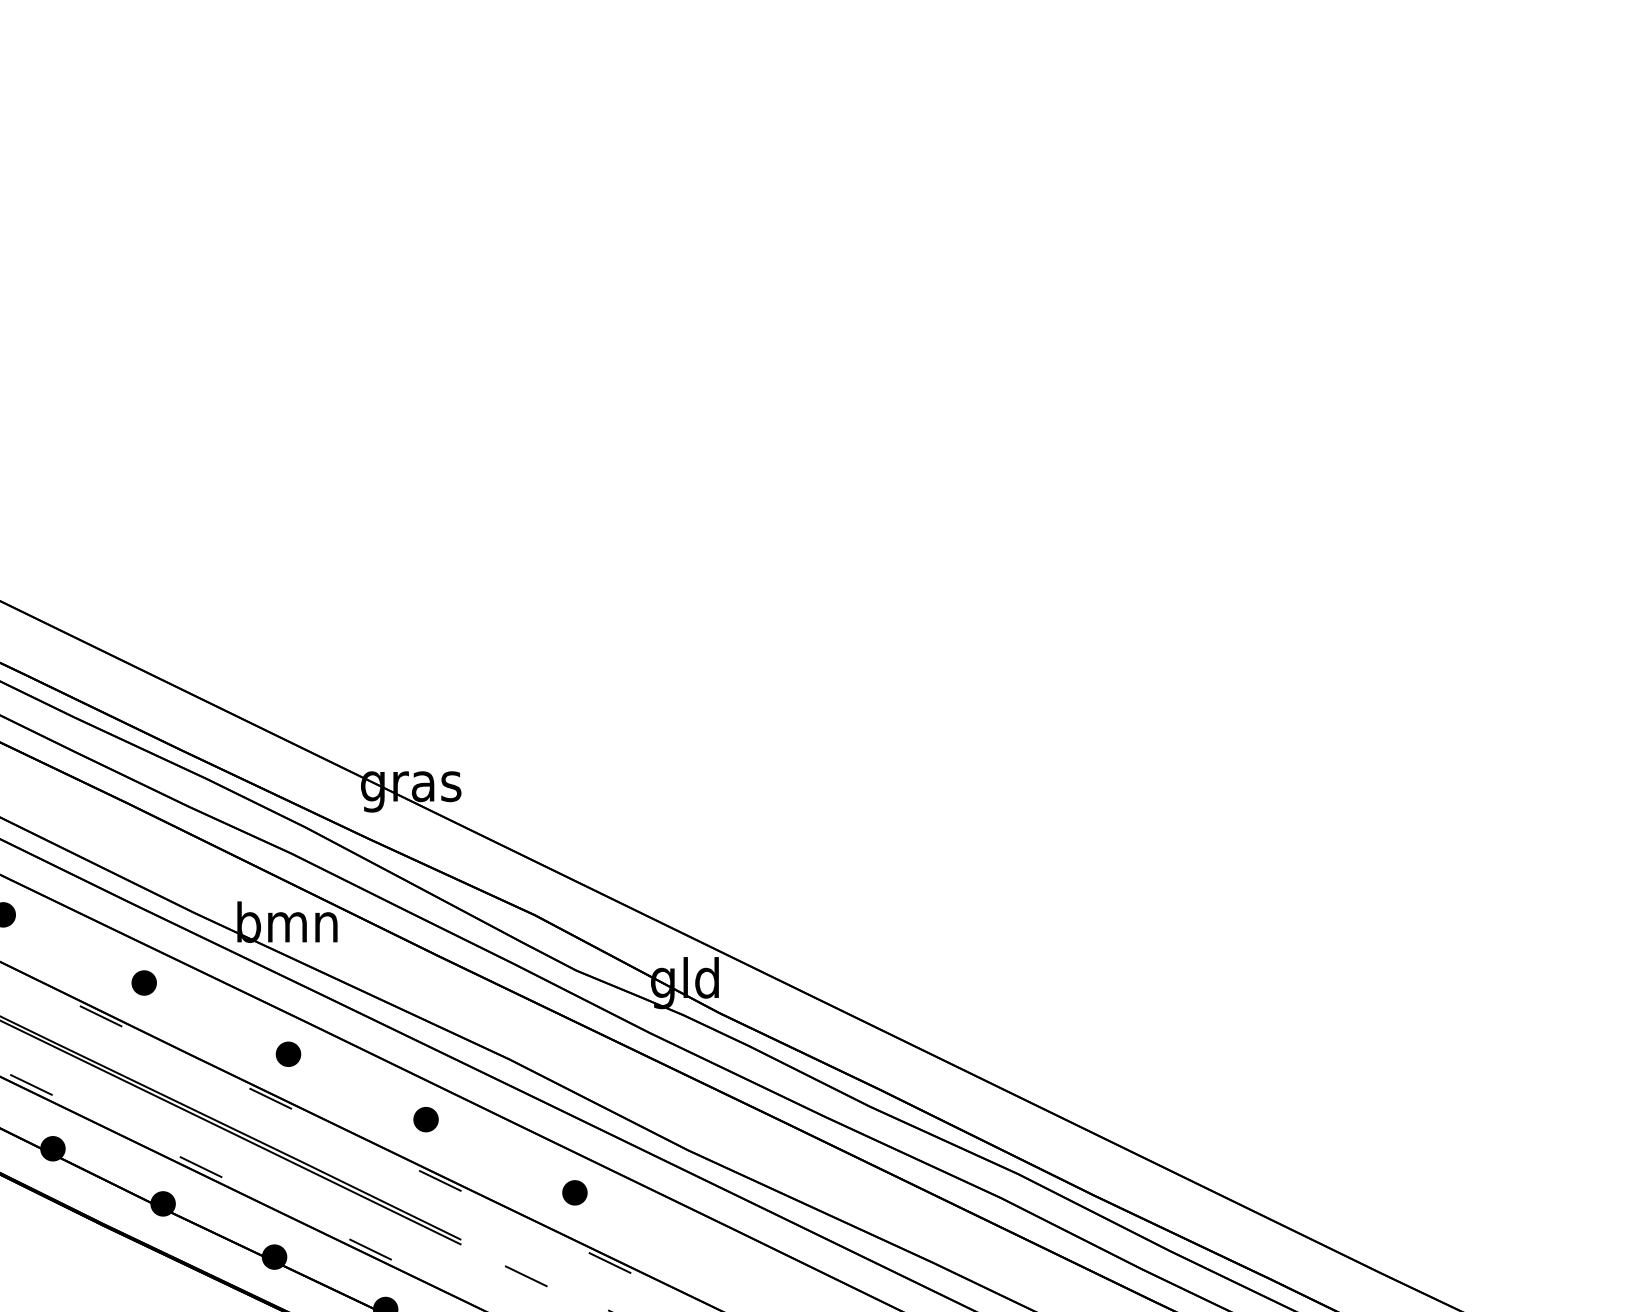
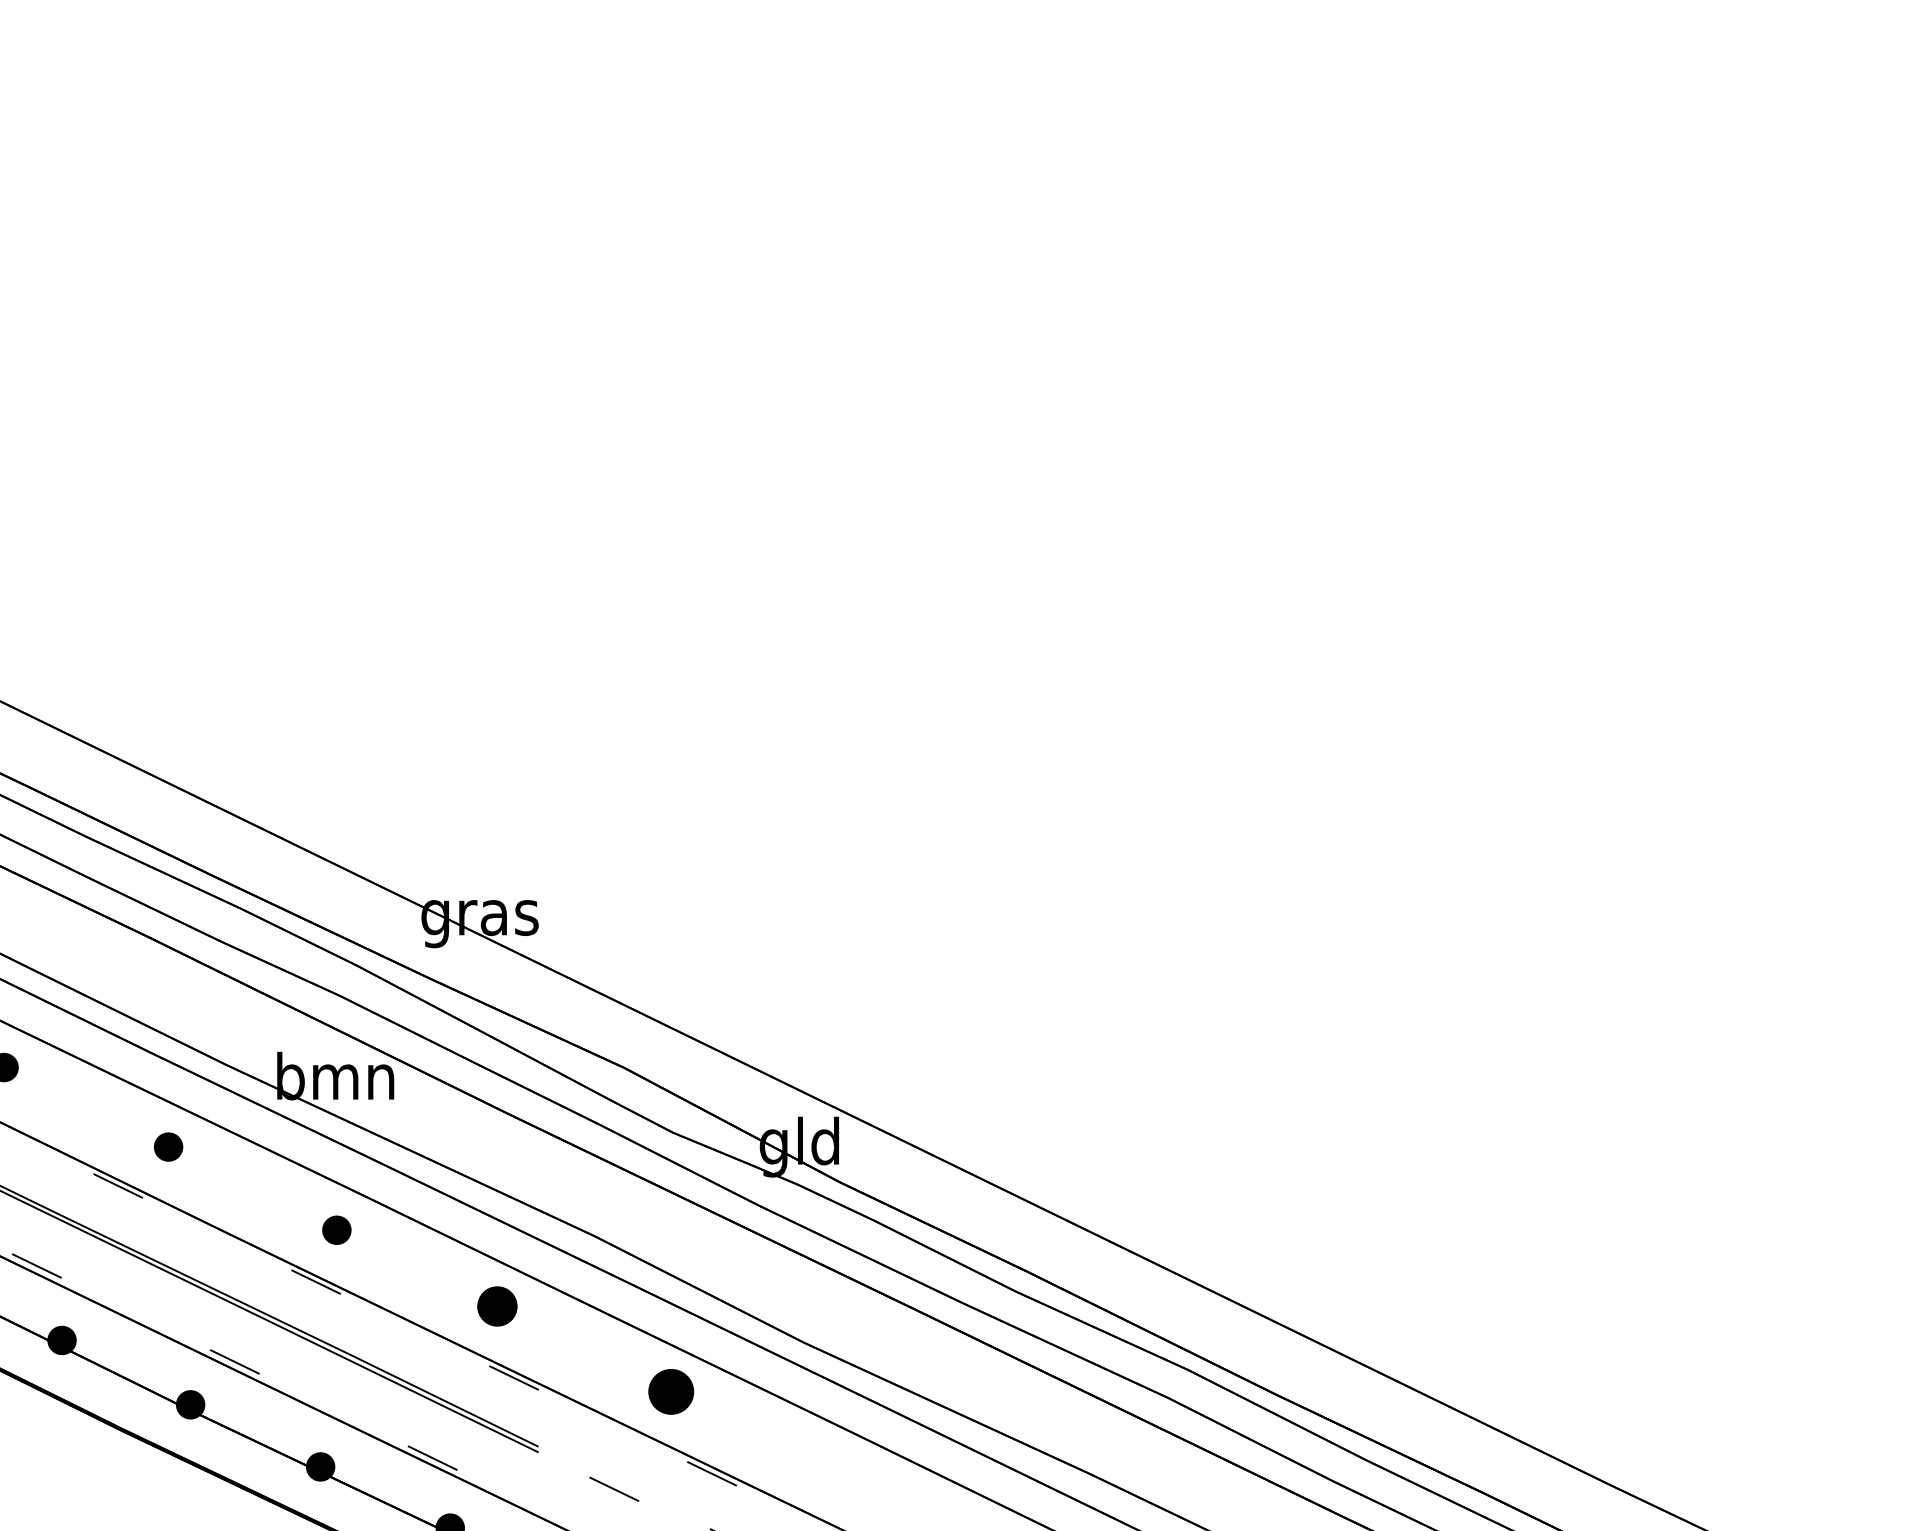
part: (426, 1119) -> (497, 1306), size x1.4
part: (574, 1192) -> (670, 1391), size x1.6

